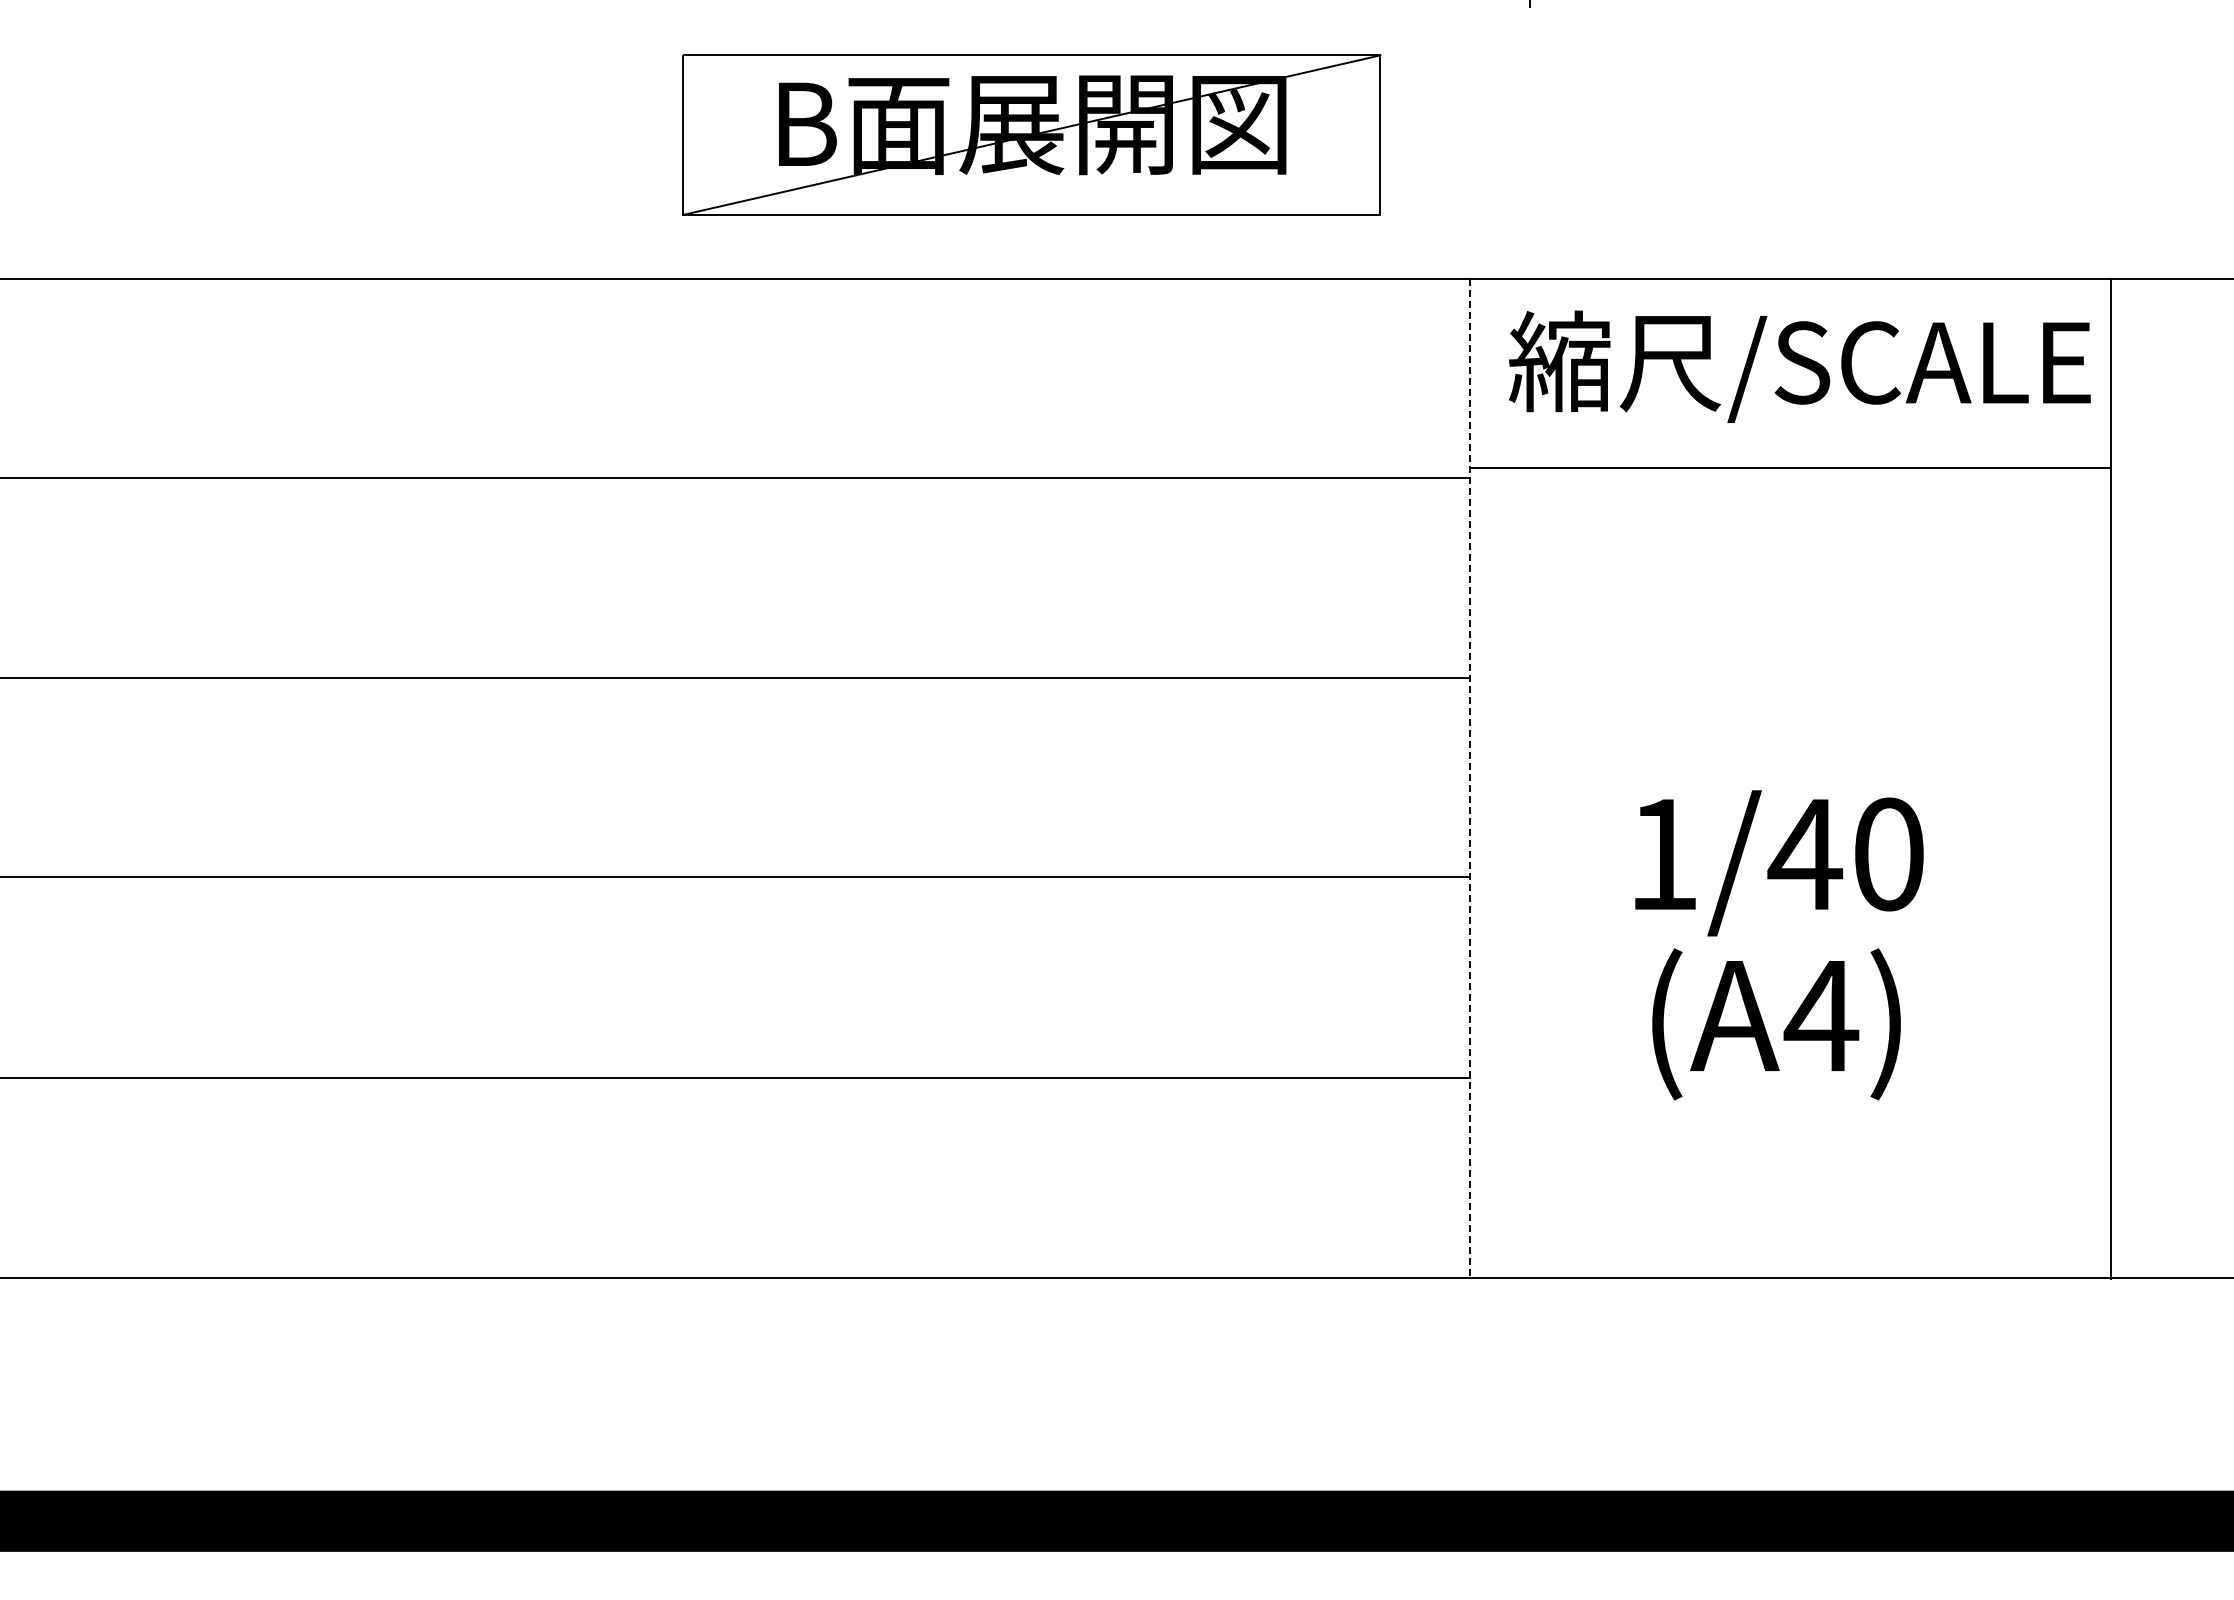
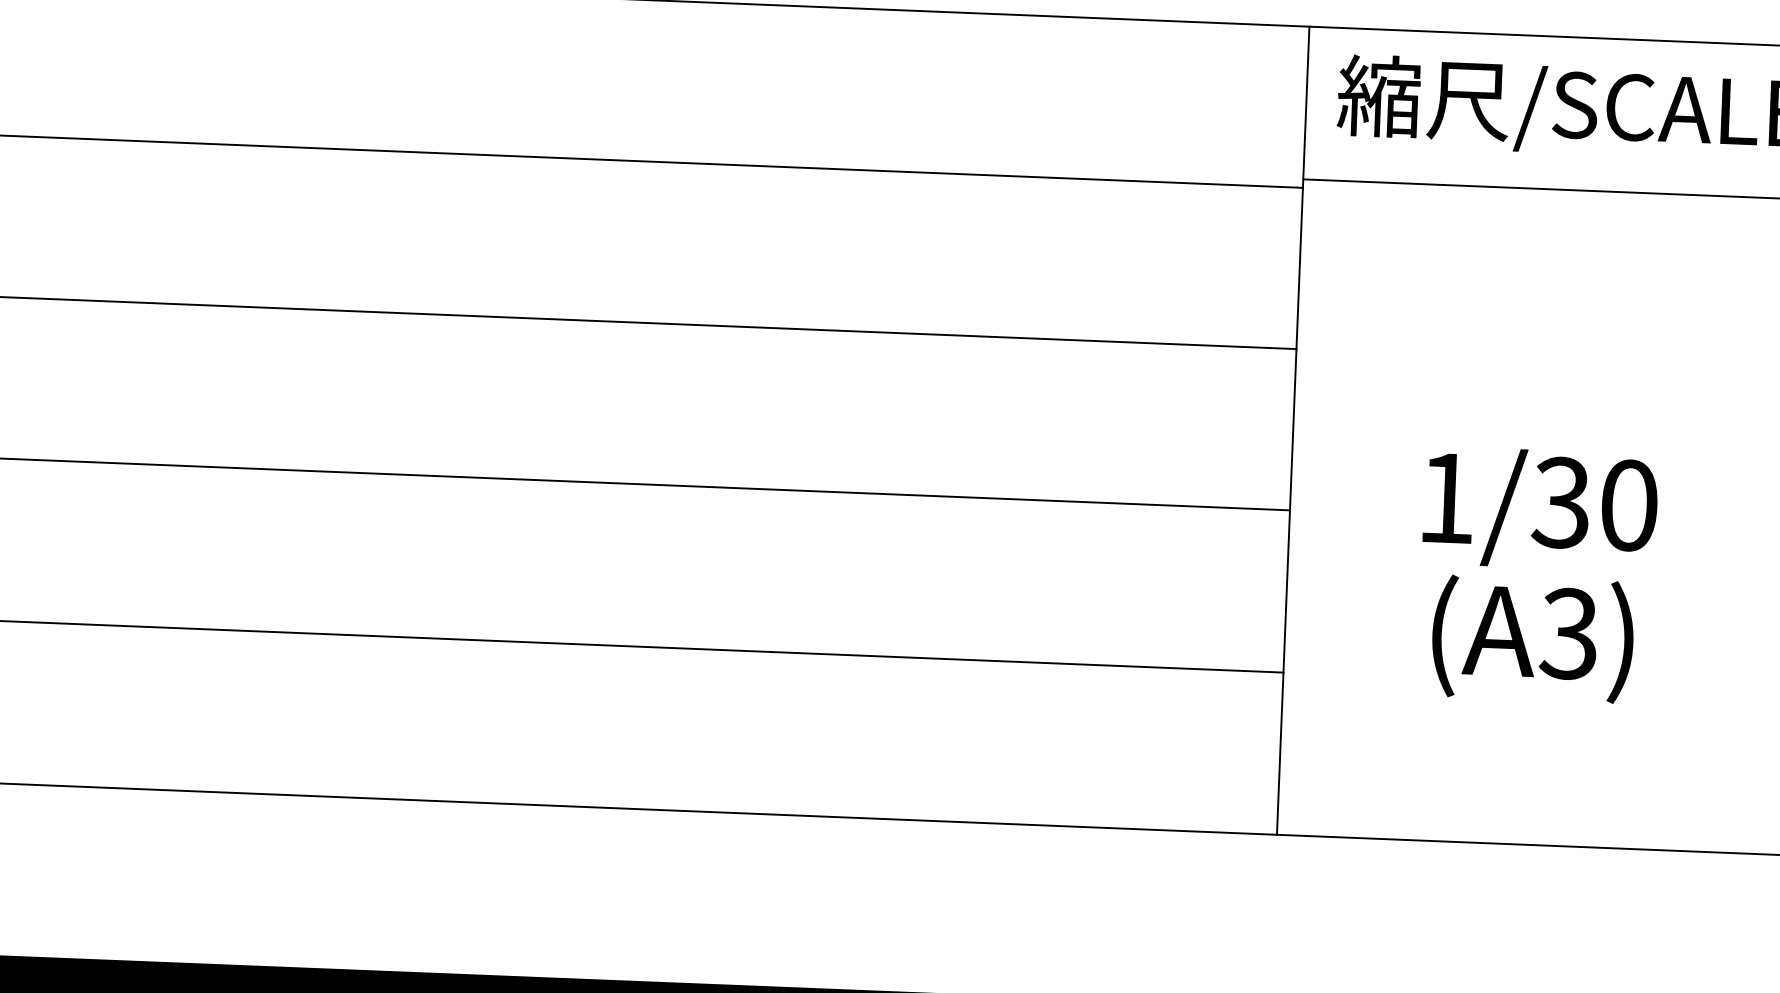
line: (1470, 778) -> (1293, 430), dashed -> solid
text: (1804, 854) -> (1560, 502), 1/40 -> 1/30
text: (1821, 1015) -> (1569, 633), (A4) -> (A3)

